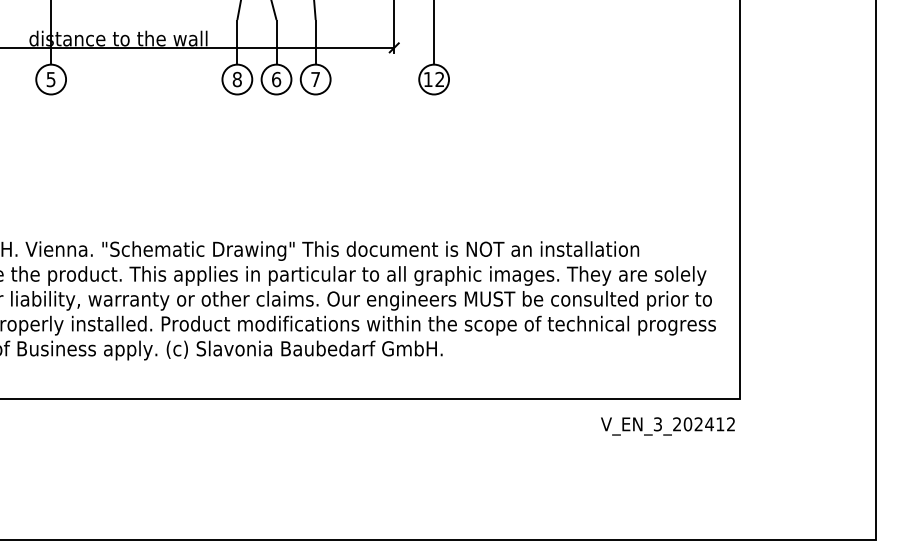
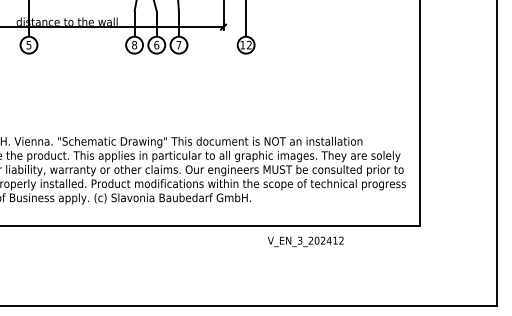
text: (667, 425) -> (305, 241), moved

